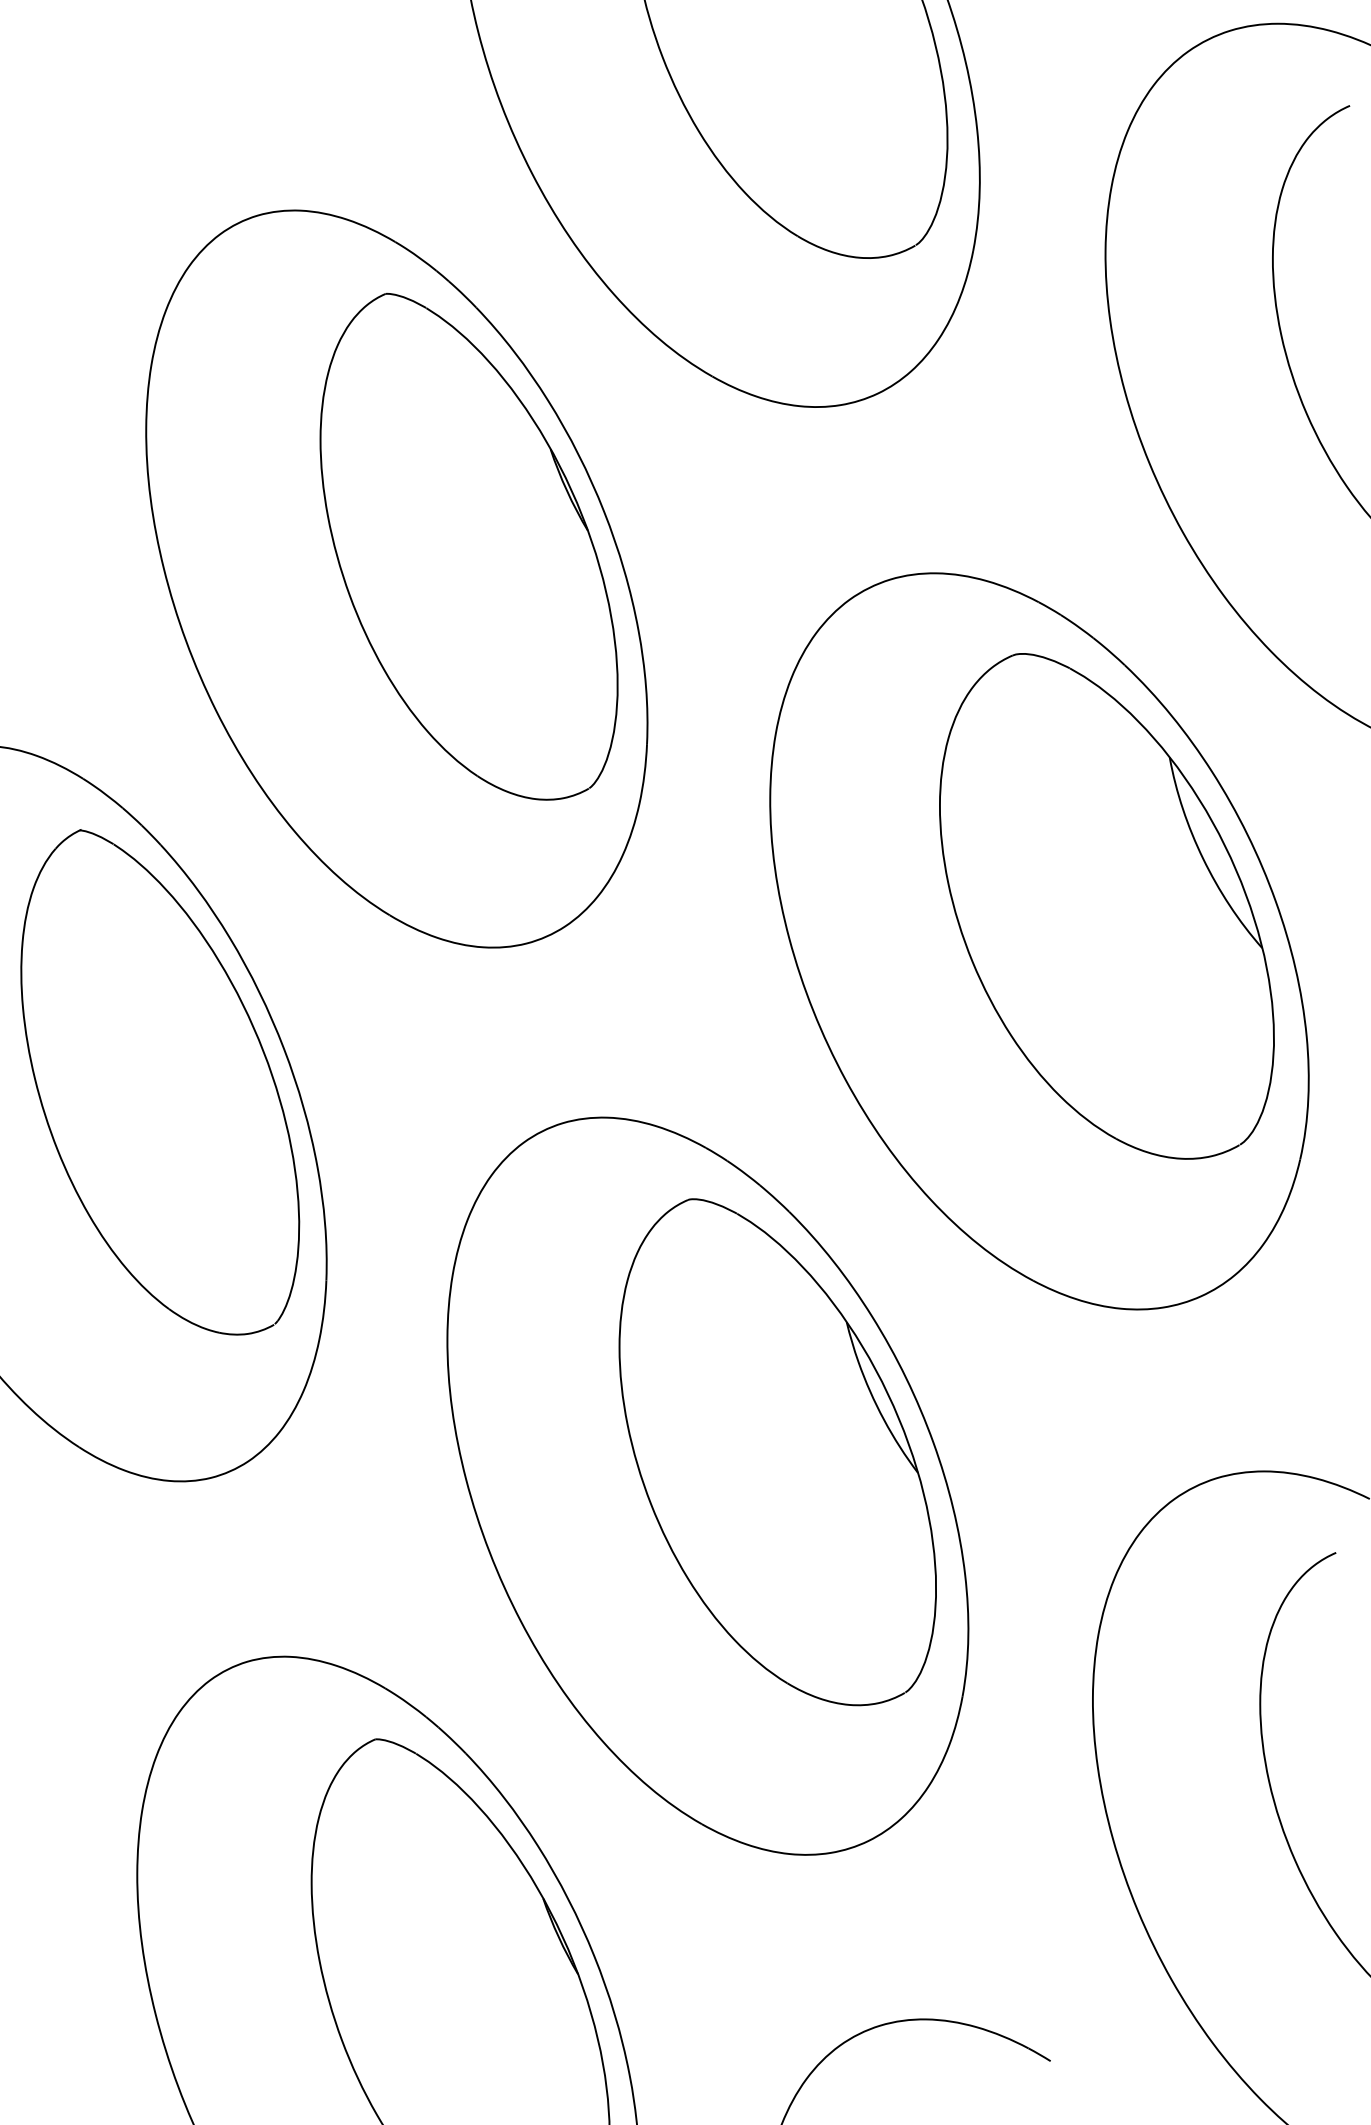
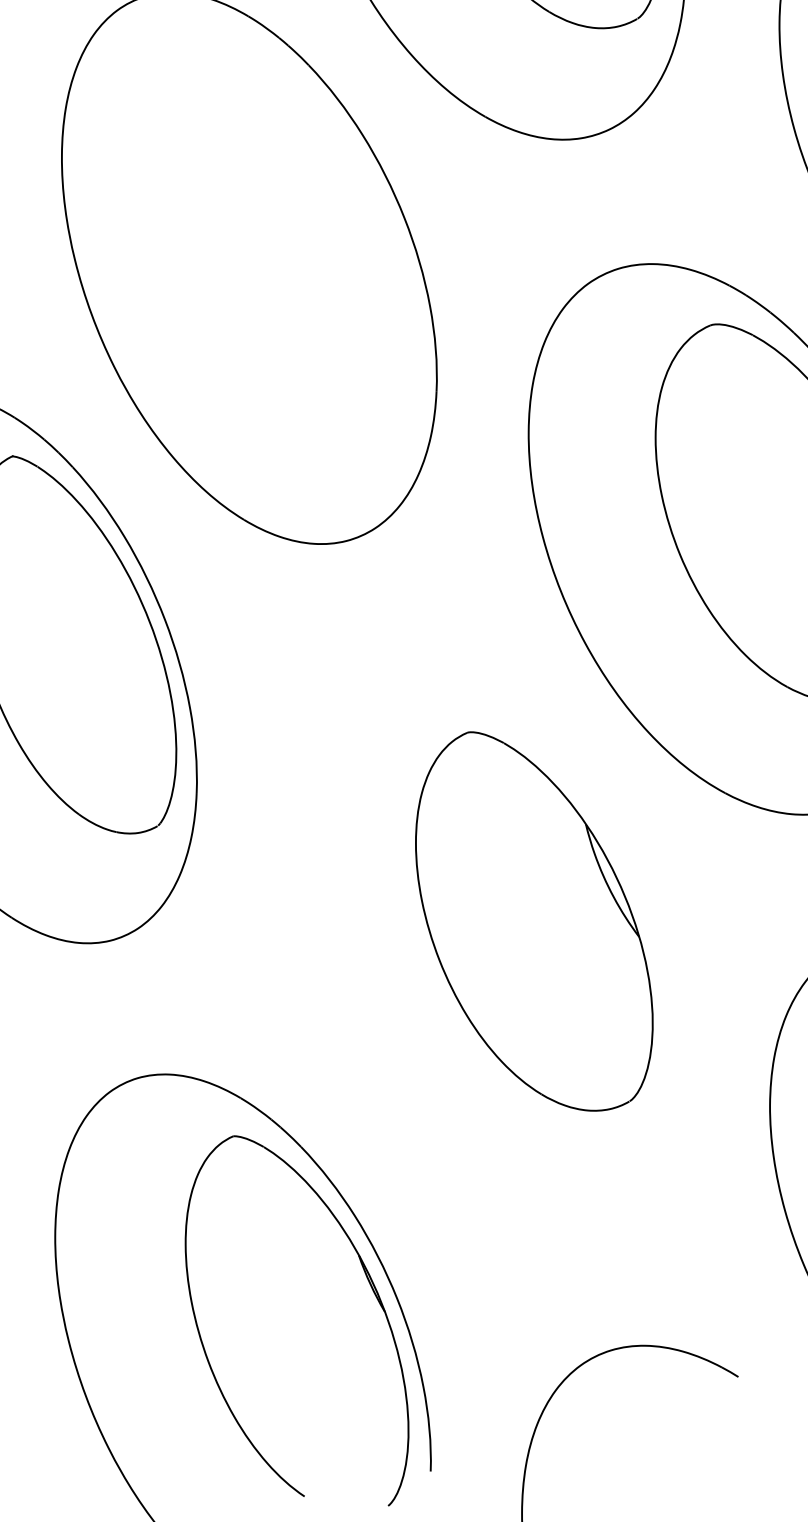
part: (468, 546) -> (302, 244), removed
part: (707, 1485) -> (481, 946), removed

